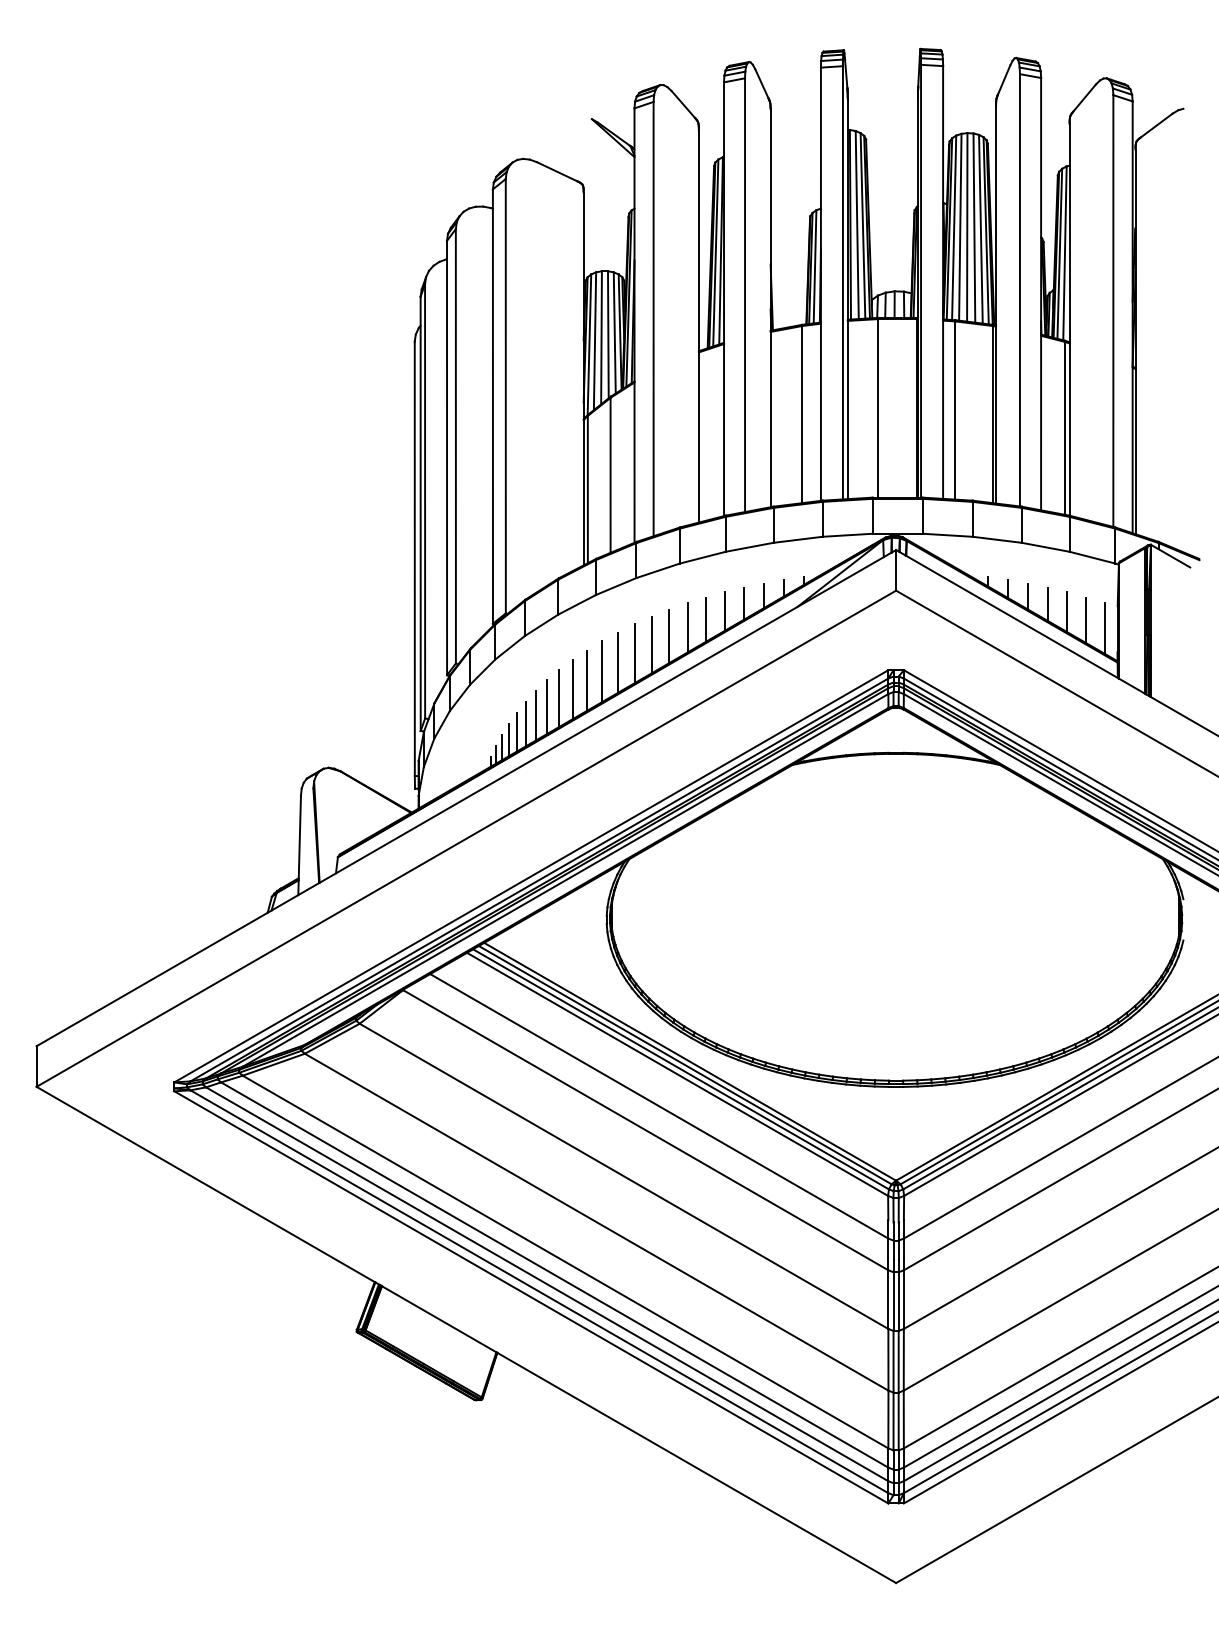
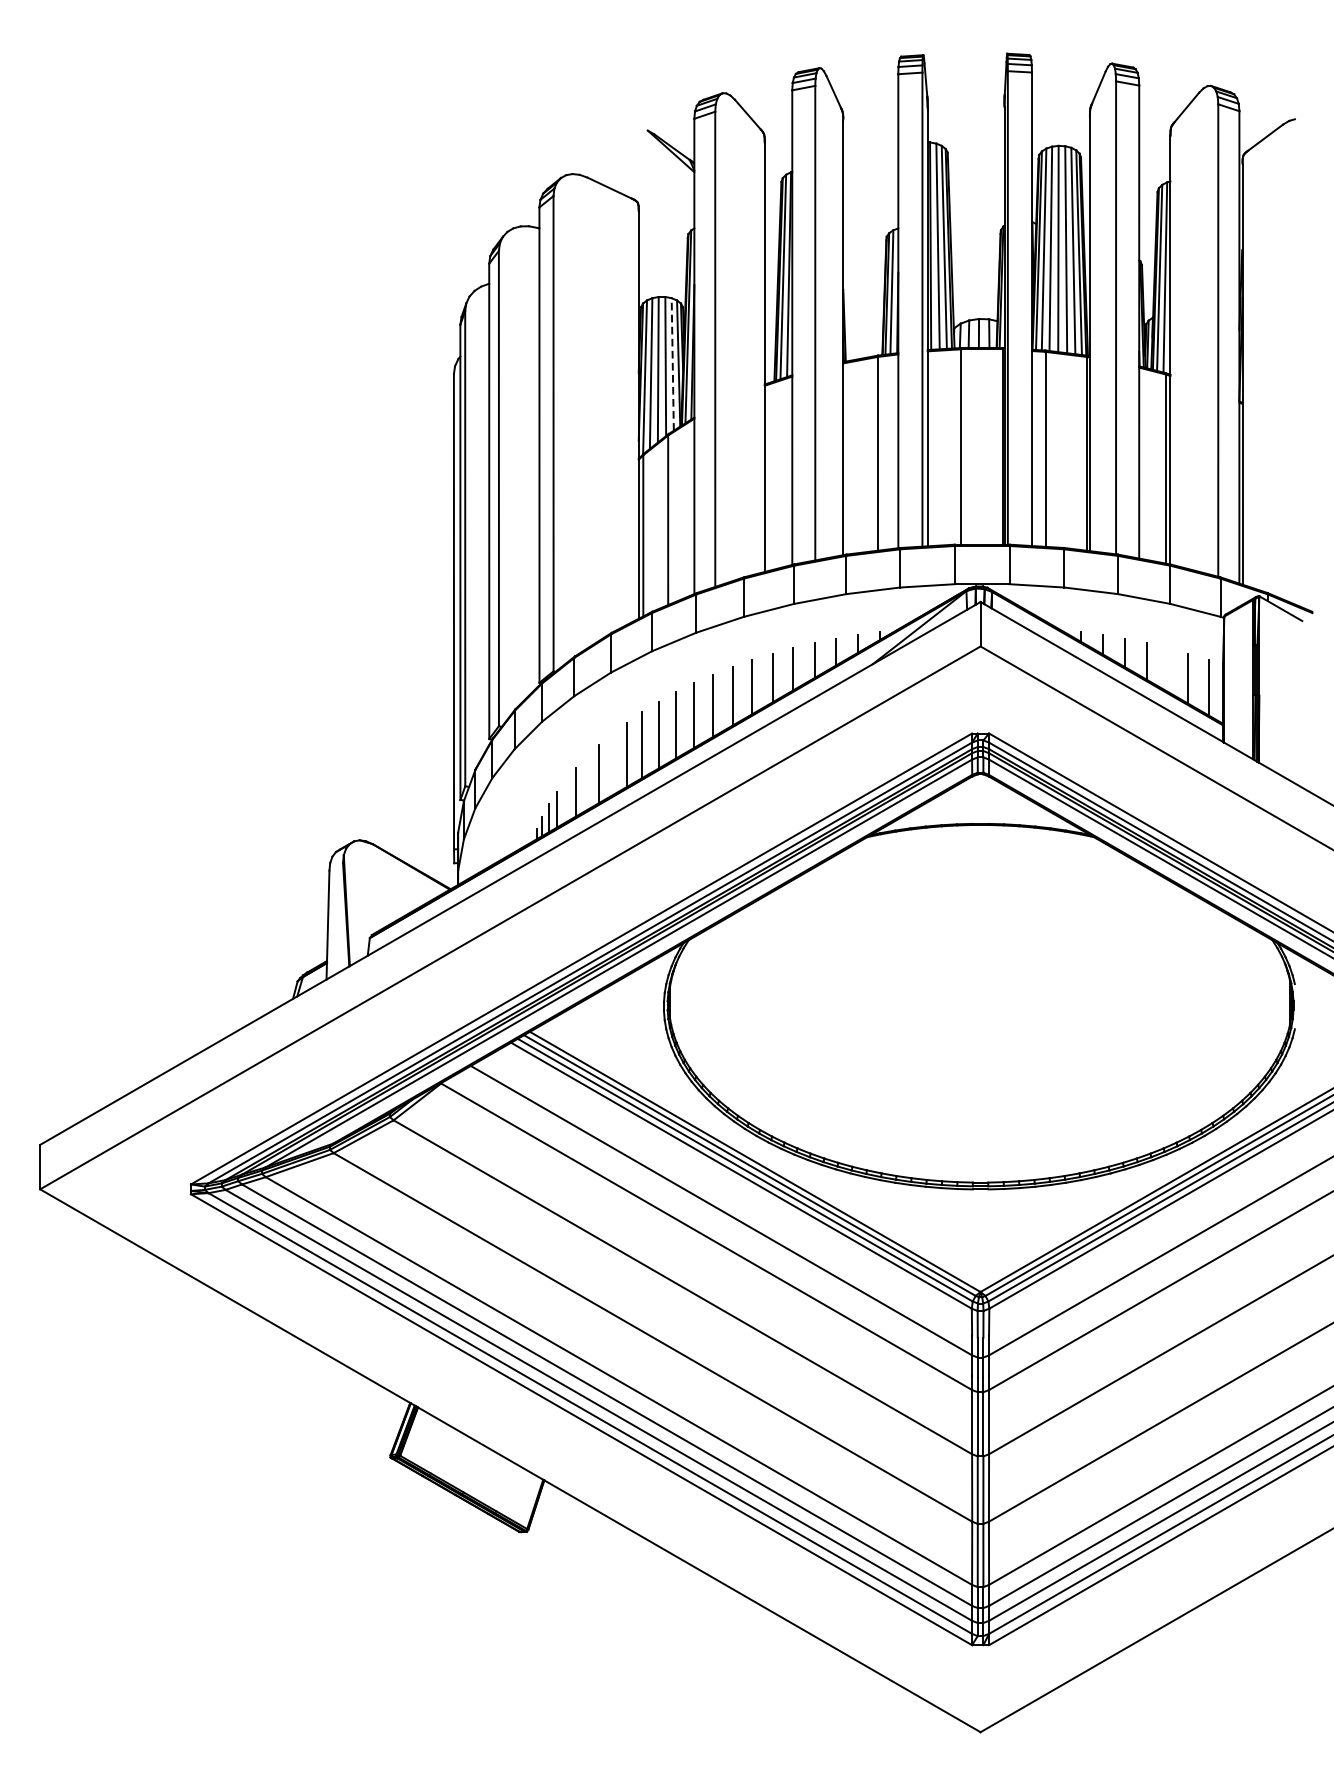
line: (614, 332) -> (672, 364), solid -> dashed
line: (1067, 612) -> (1168, 670), removed
line: (559, 698) -> (612, 764), removed
line: (536, 715) -> (587, 783), removed
line: (516, 731) -> (565, 800), removed

